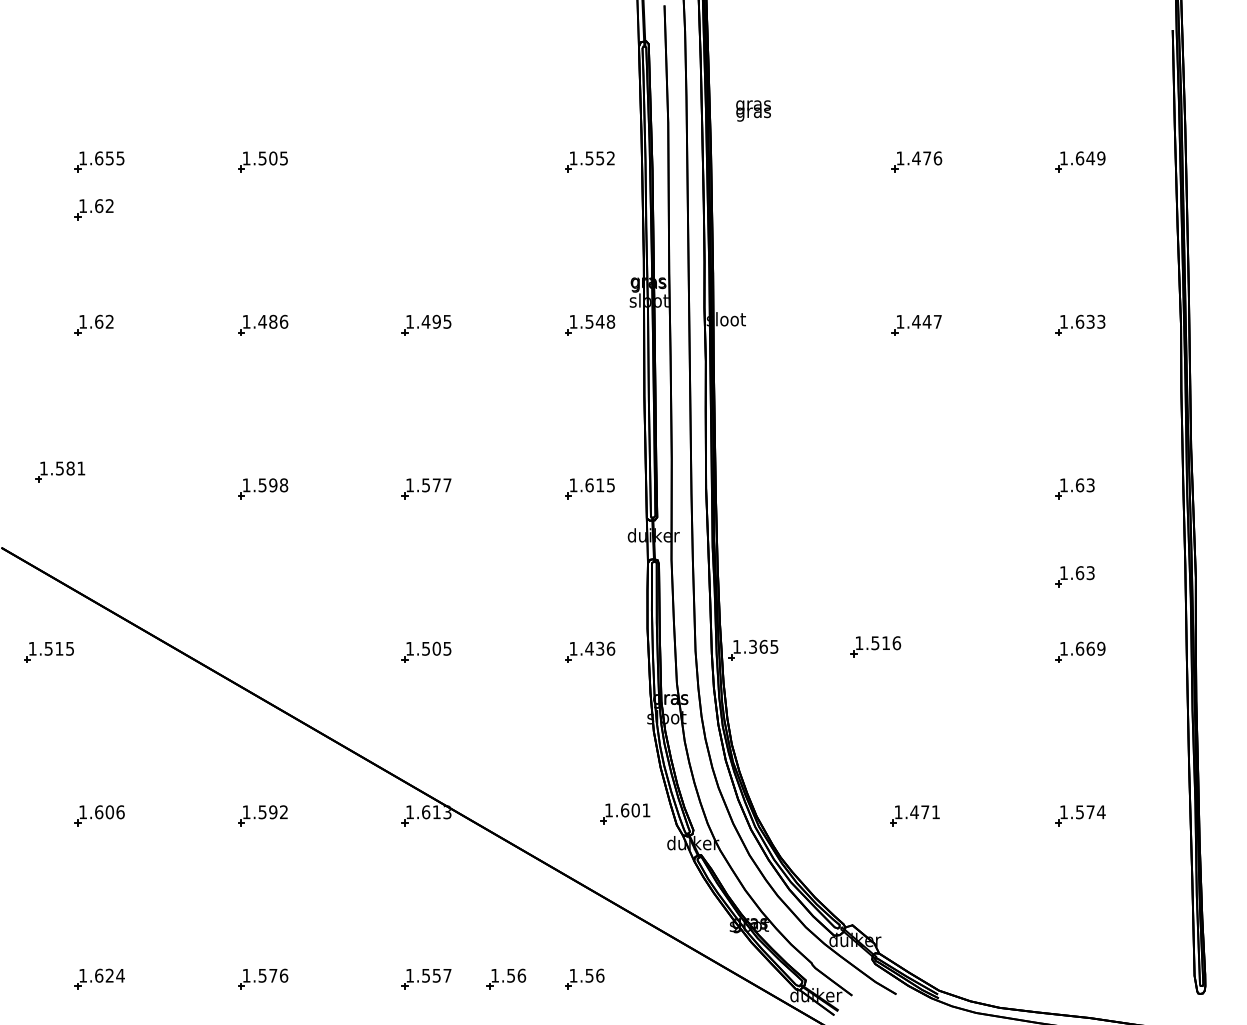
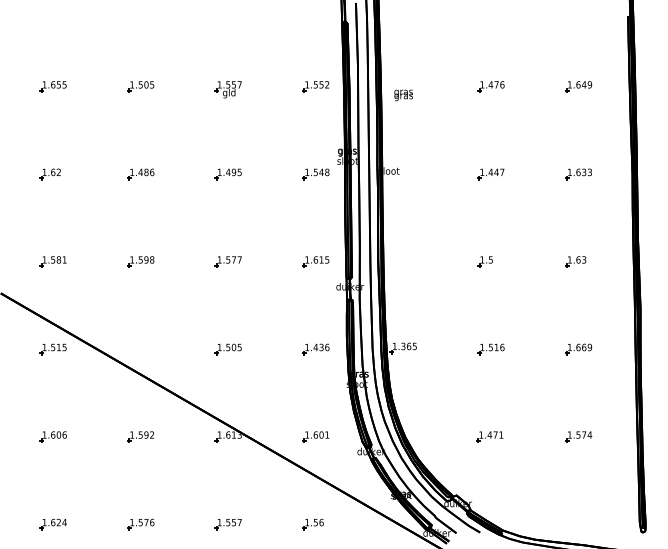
text: (753, 111) -> (403, 95), moved
part: (424, 167) -> (227, 89), added
part: (92, 209) -> (49, 112), removed
part: (58, 471) -> (52, 261), moved
part: (904, 488) -> (484, 261), added
part: (1074, 575) -> (575, 308), removed
part: (874, 646) -> (490, 349), moved
part: (47, 652) -> (52, 349), moved
part: (624, 813) -> (315, 436), moved
part: (504, 979) -> (270, 524), removed

